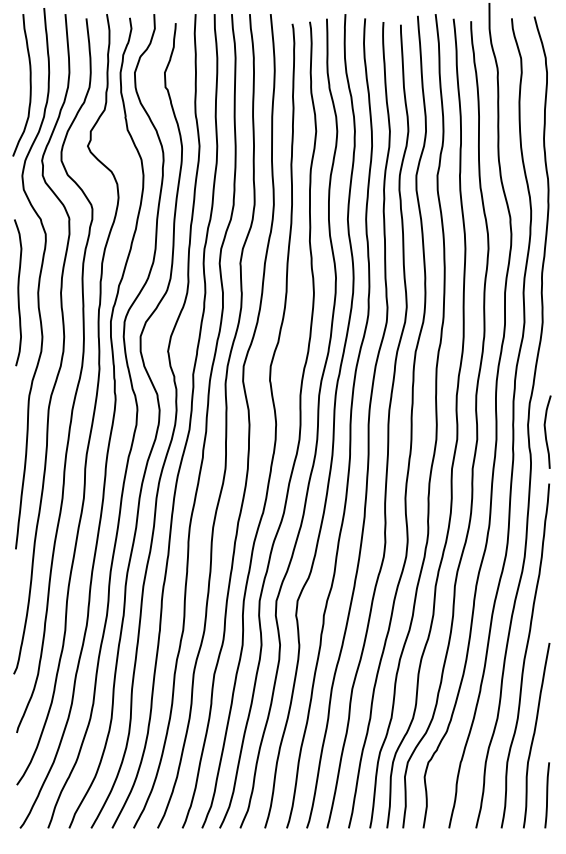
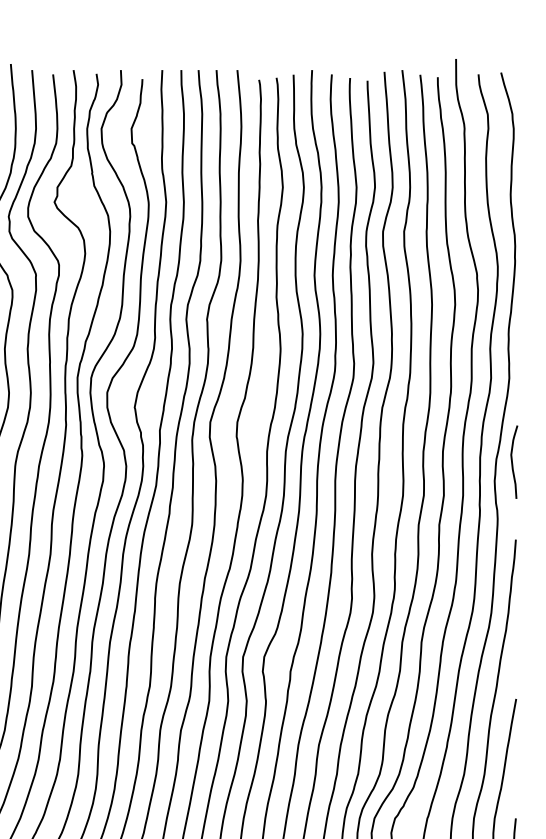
curve: (546, 431) -> (513, 461), moved

